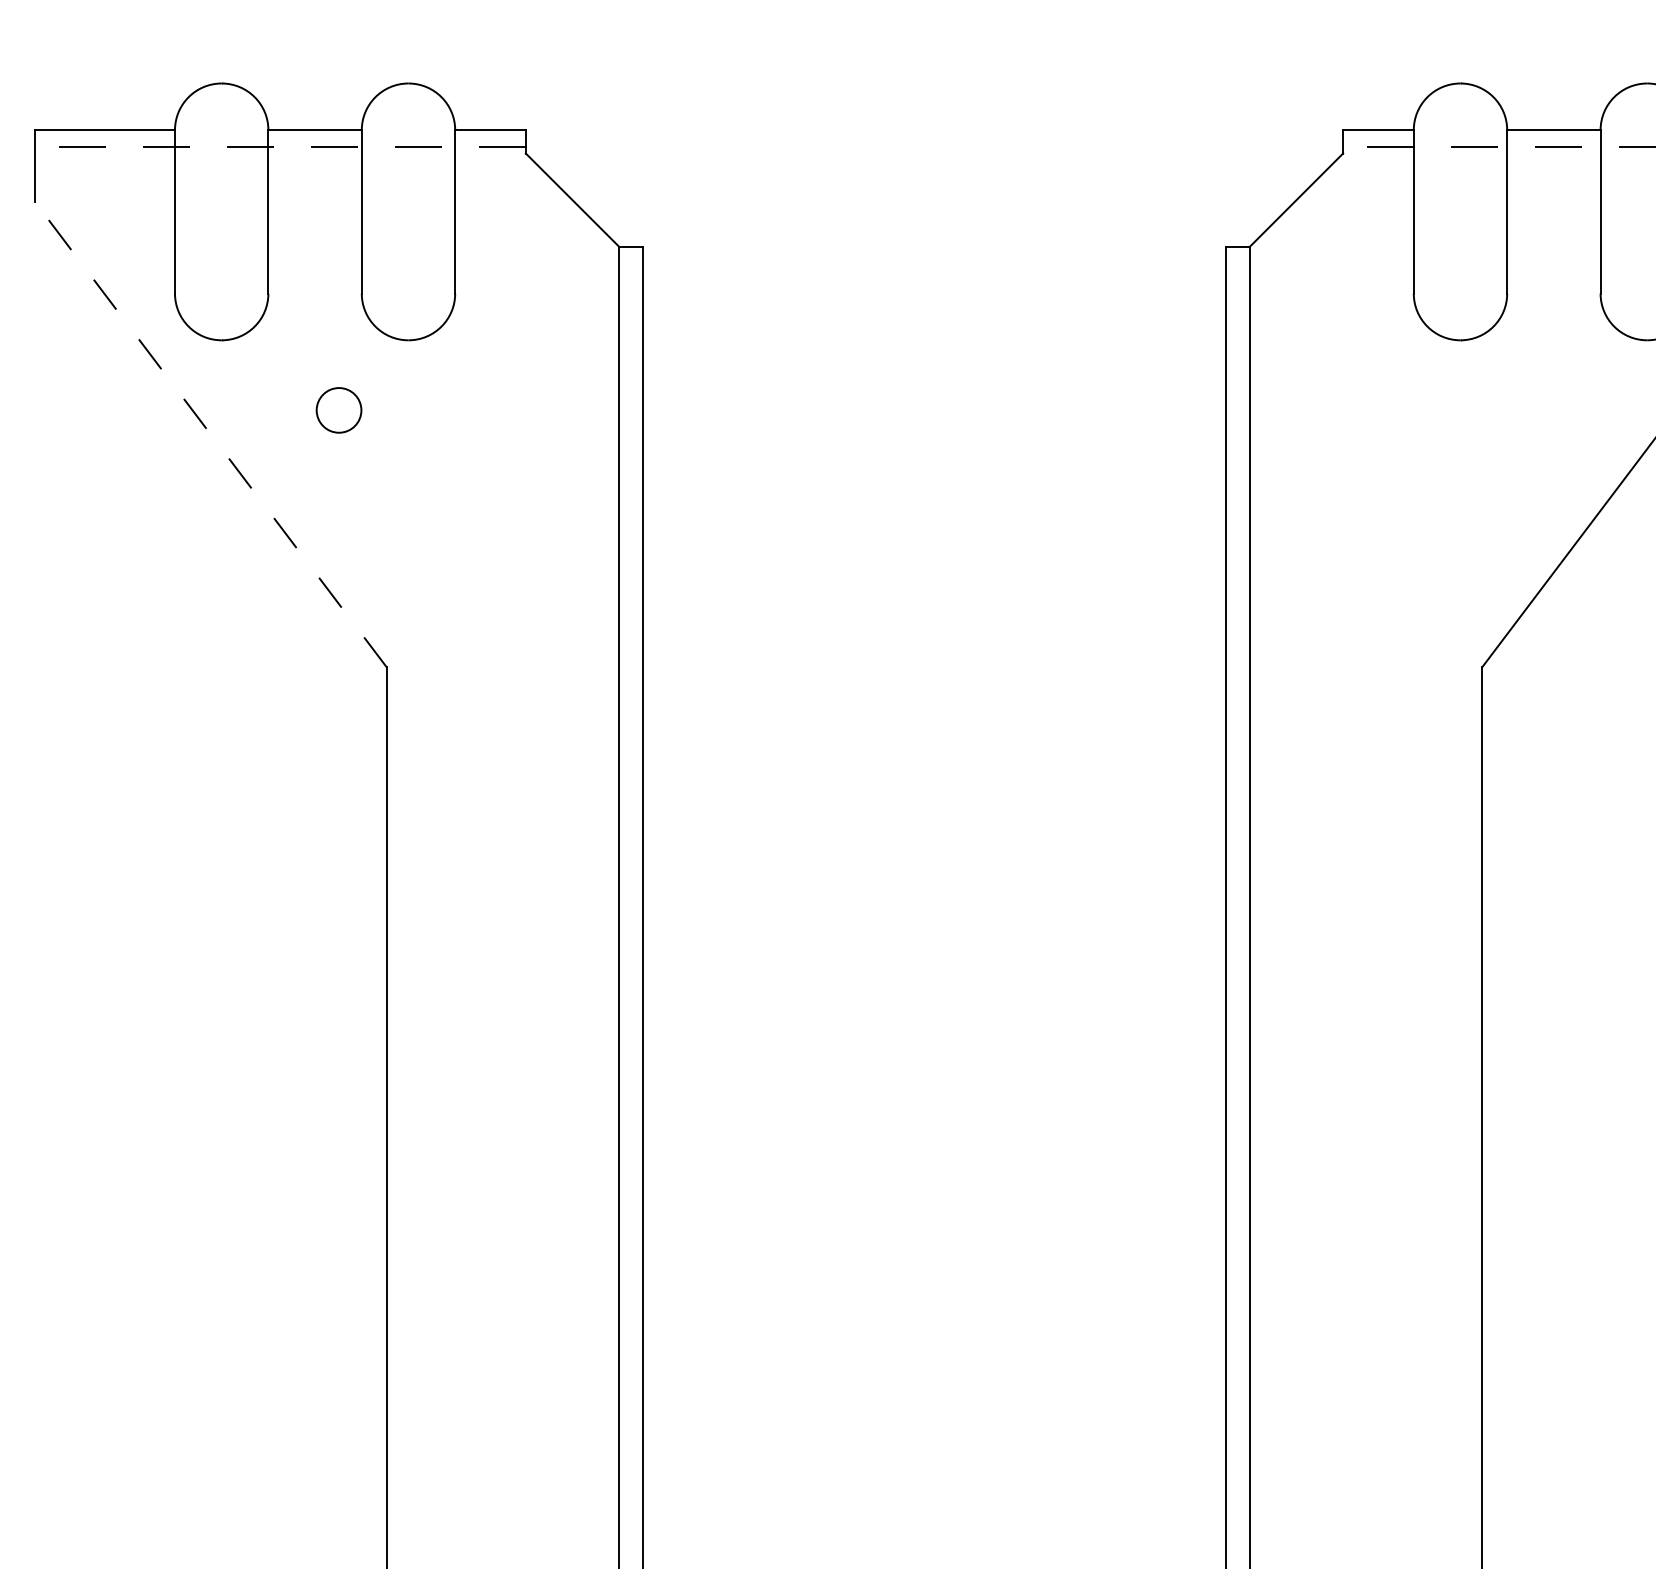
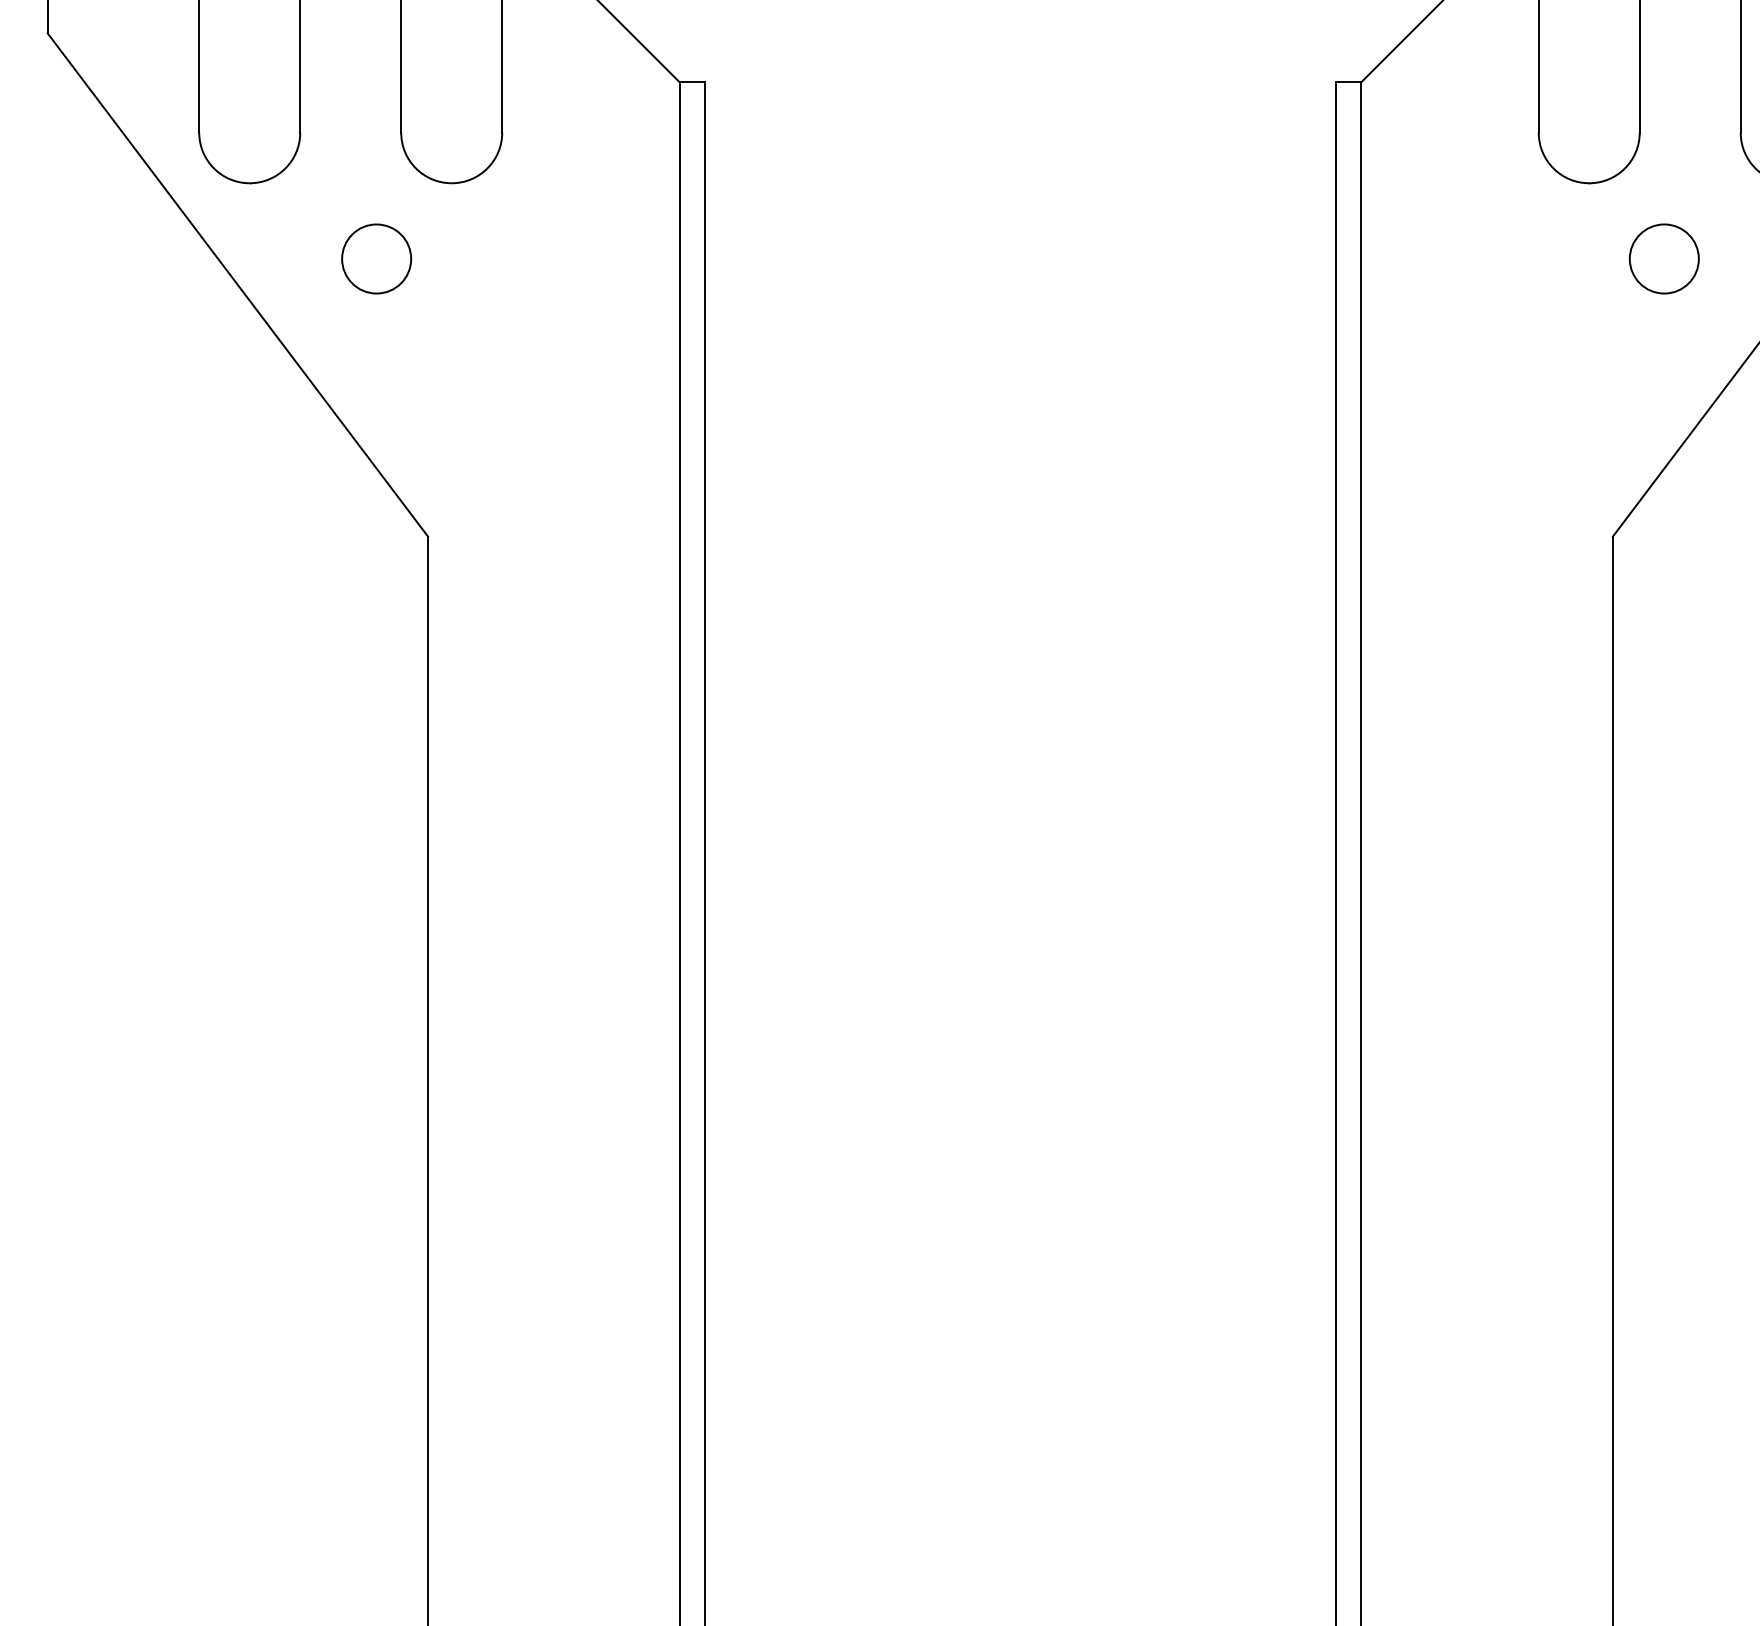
circle: (338, 410) -> (376, 259), size x1.43
circle: (1529, 410) -> (1663, 259), added
line: (210, 434) -> (237, 285), dashed -> solid

